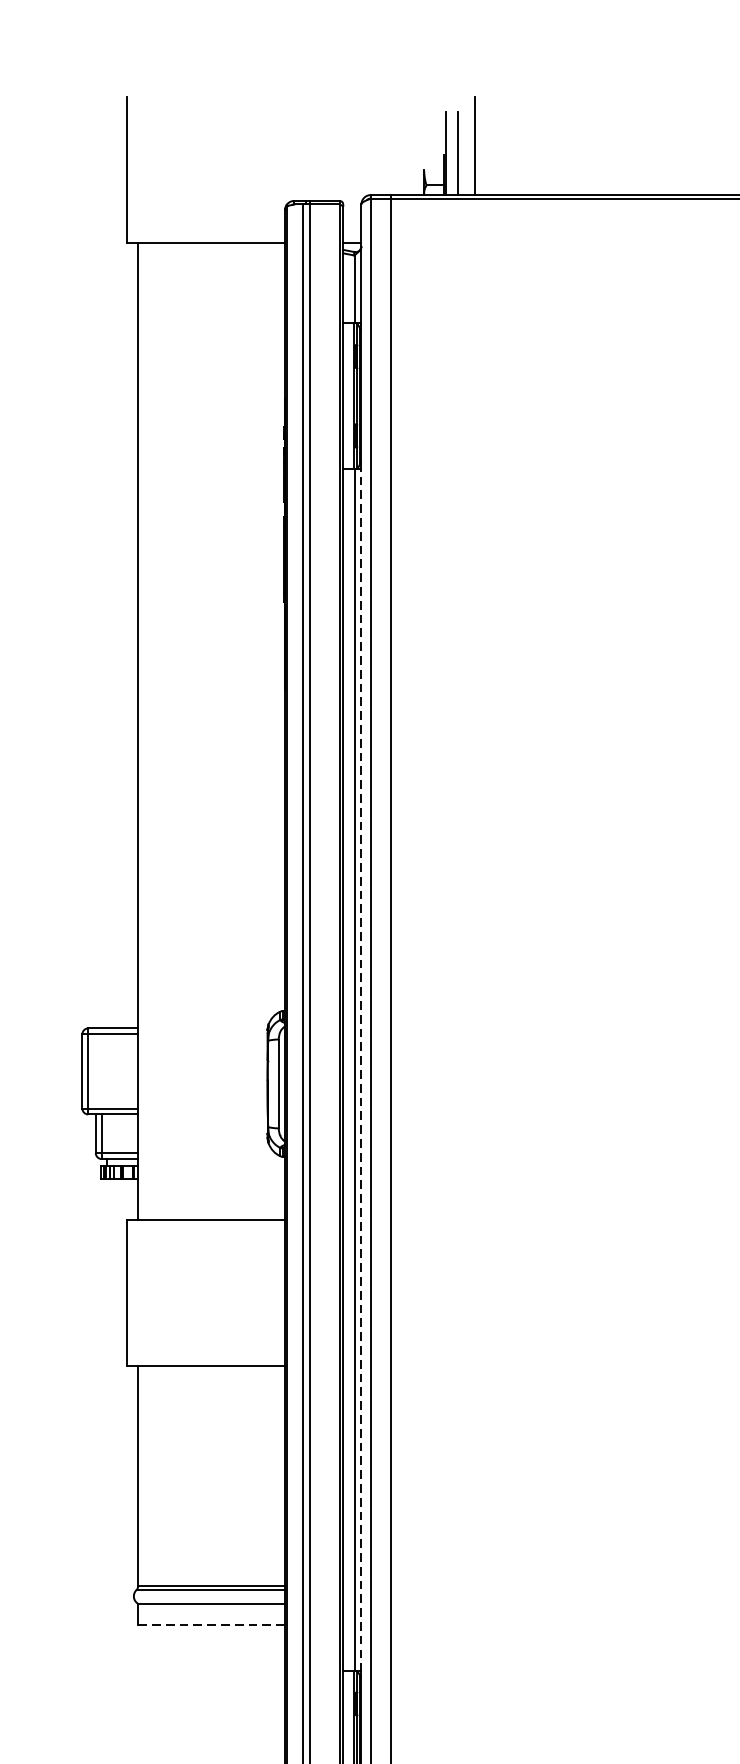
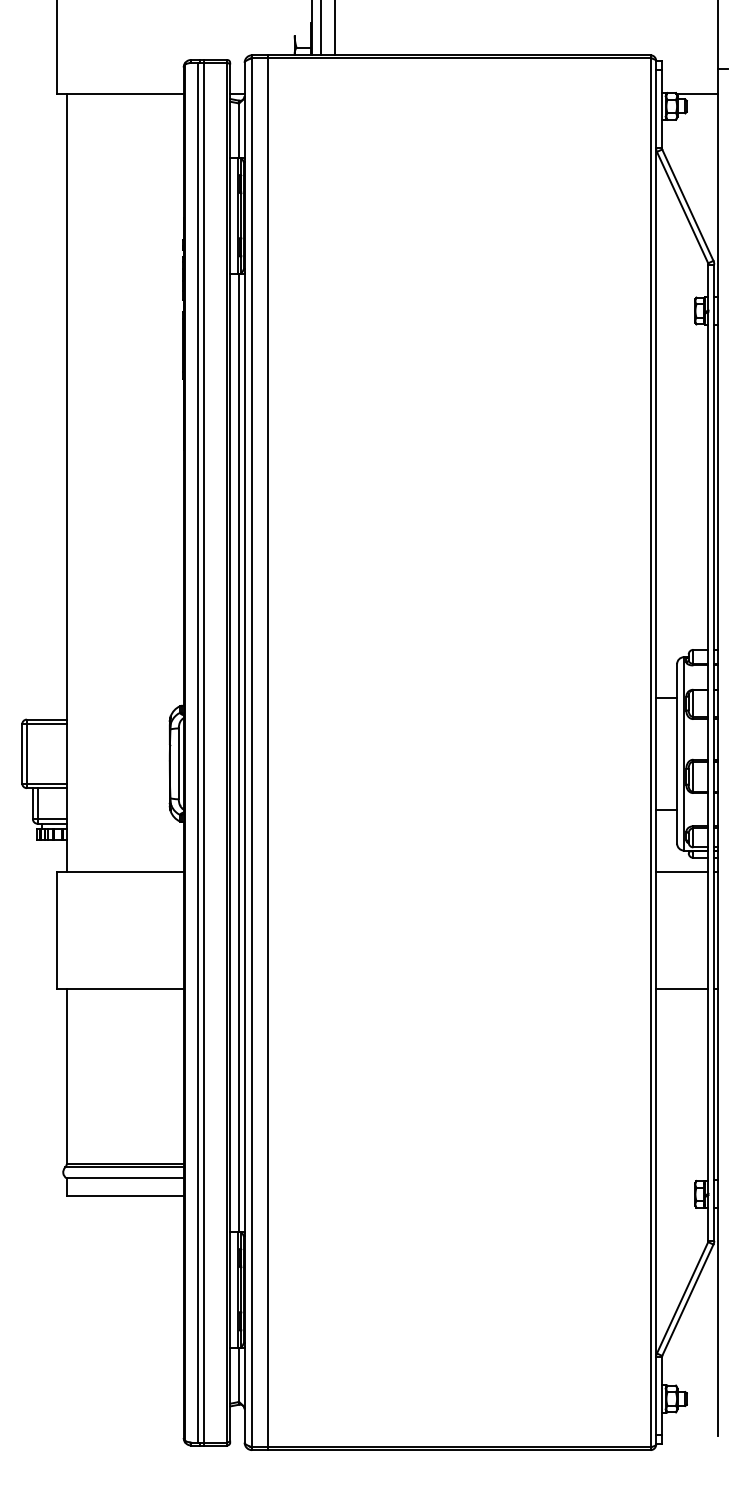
line: (361, 1069) -> (244, 752), dashed -> solid
line: (211, 1625) -> (125, 1195), dashed -> solid

